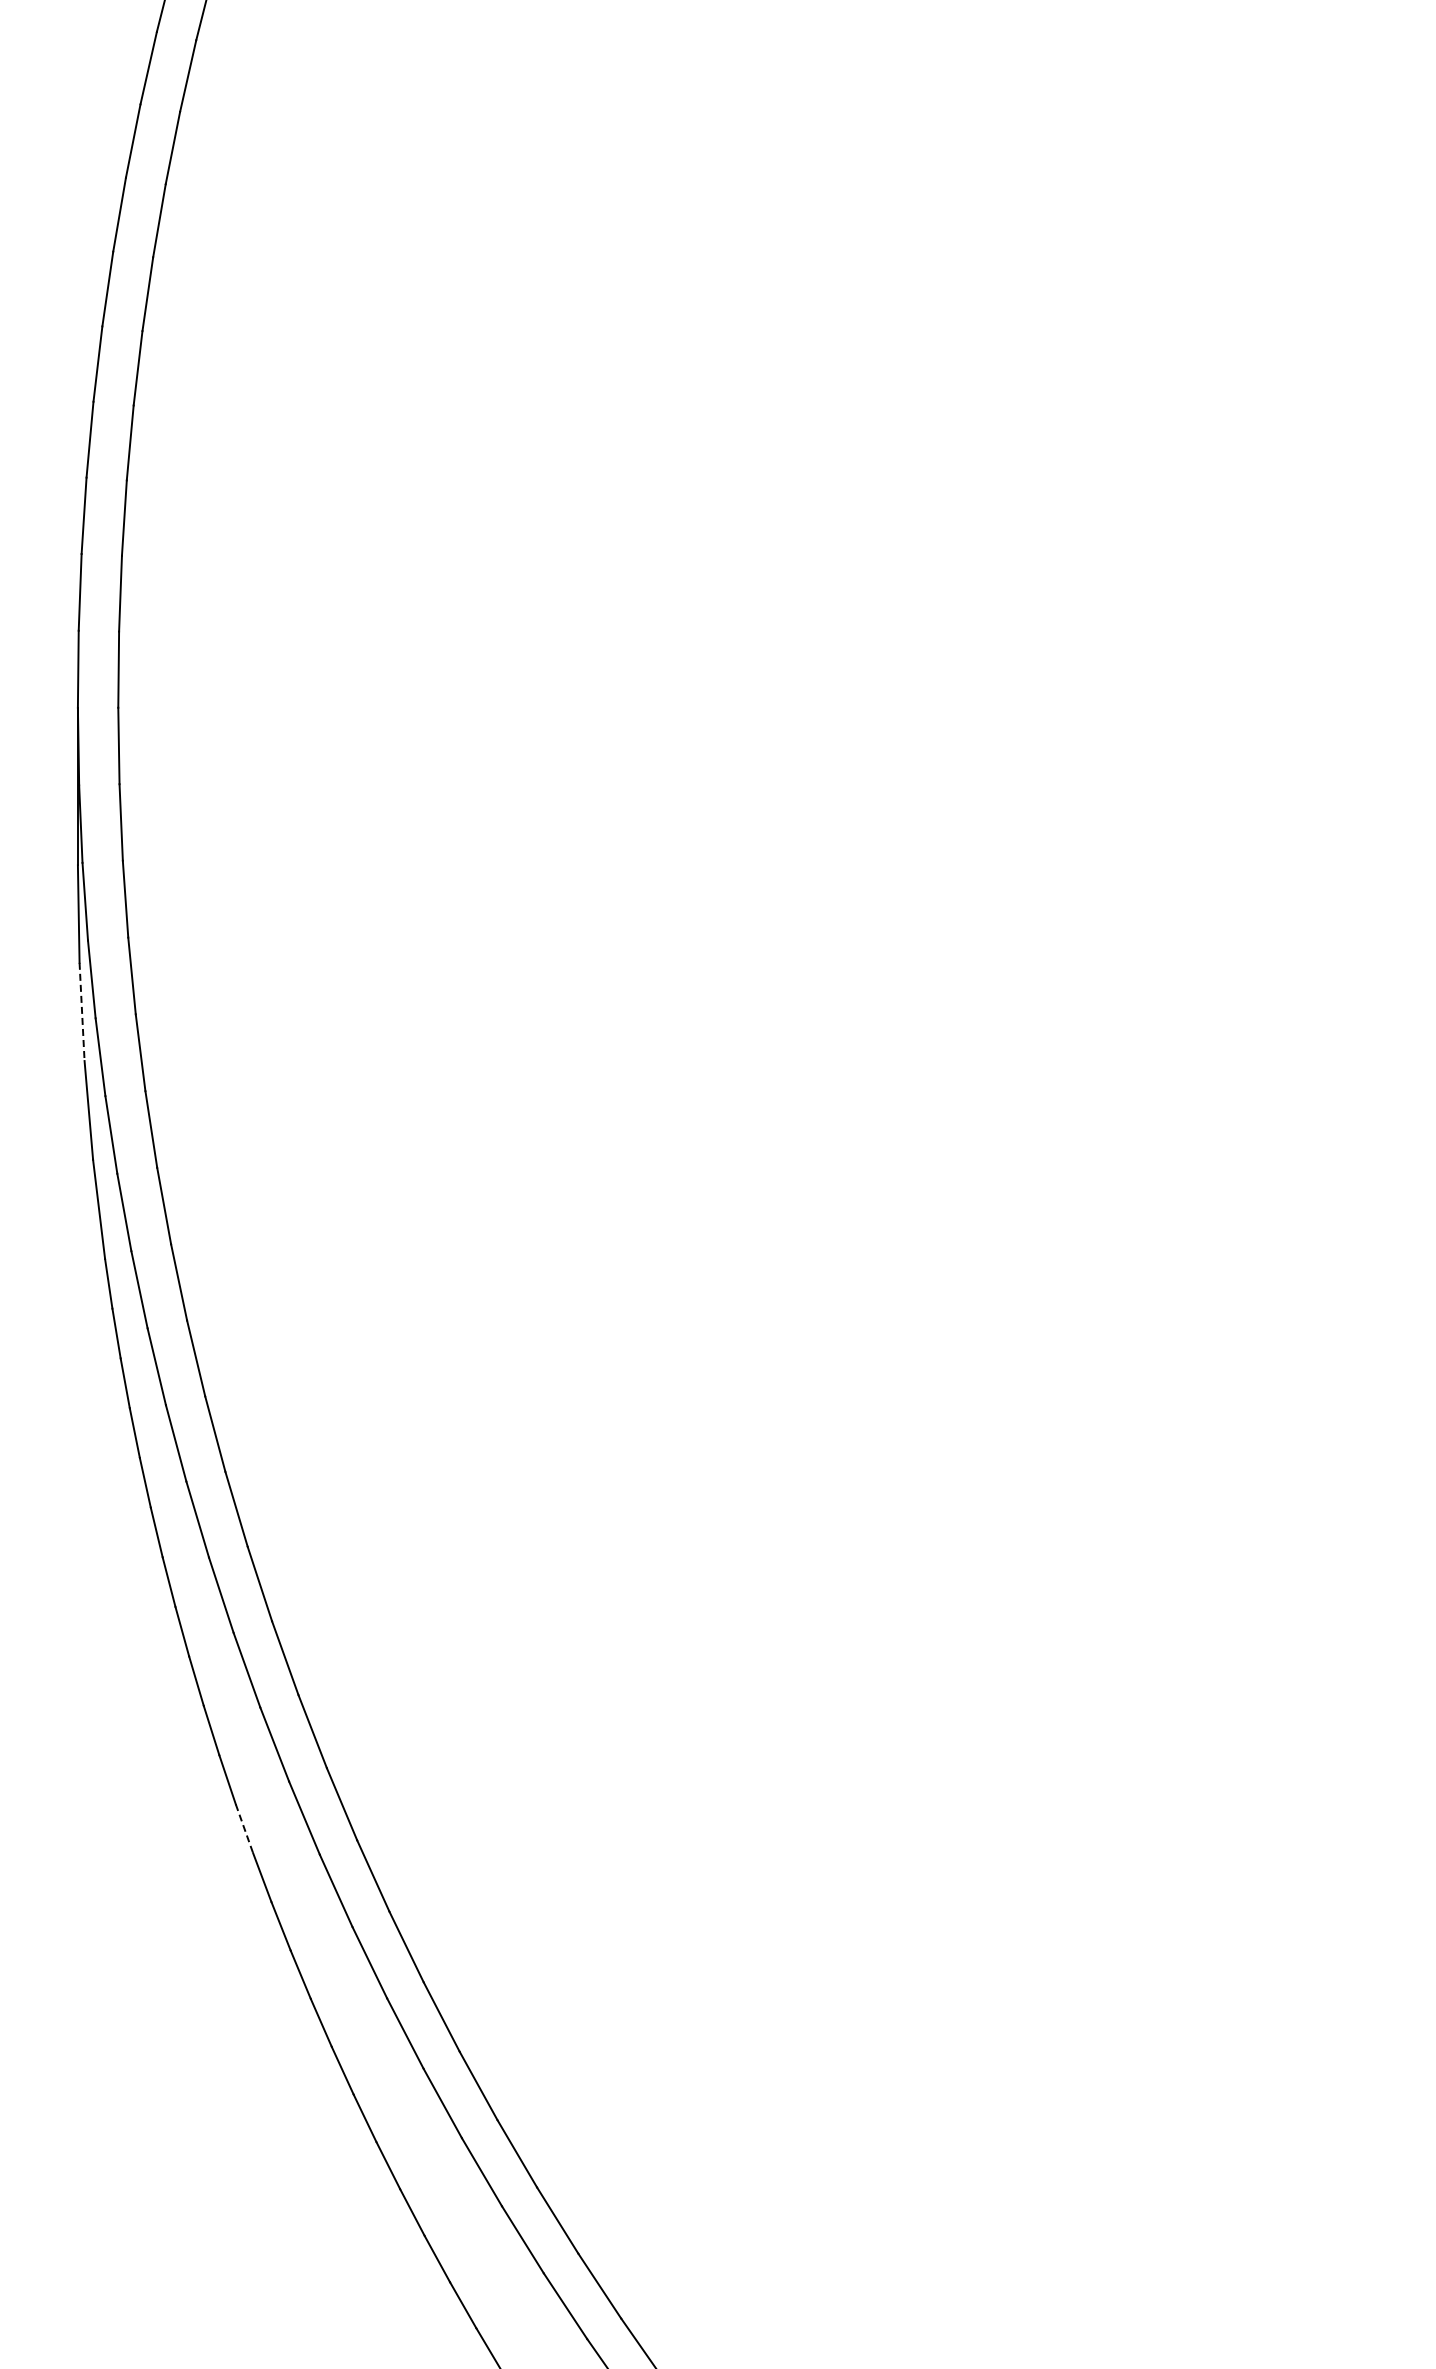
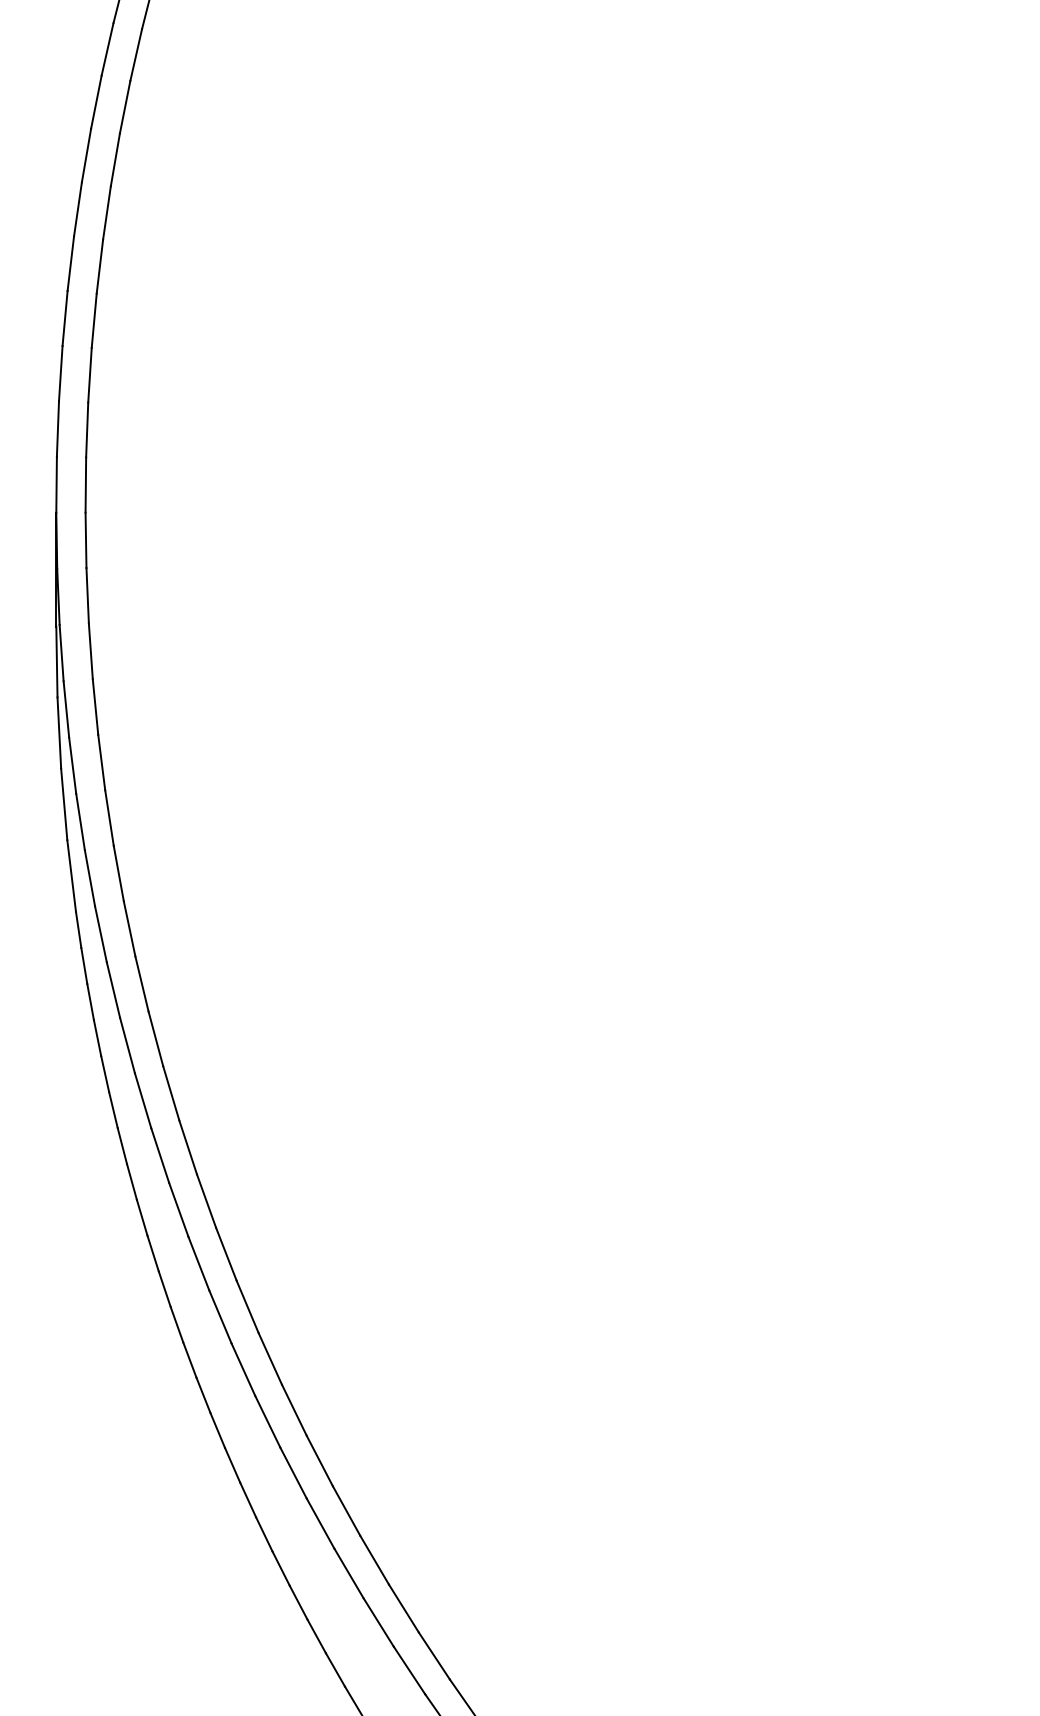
line: (82, 1012) -> (59, 733), dashed -> solid
line: (244, 1828) -> (176, 1324), dashed -> solid

